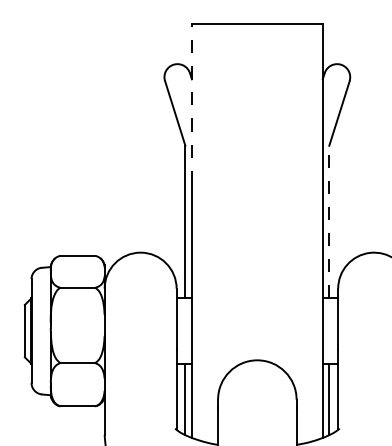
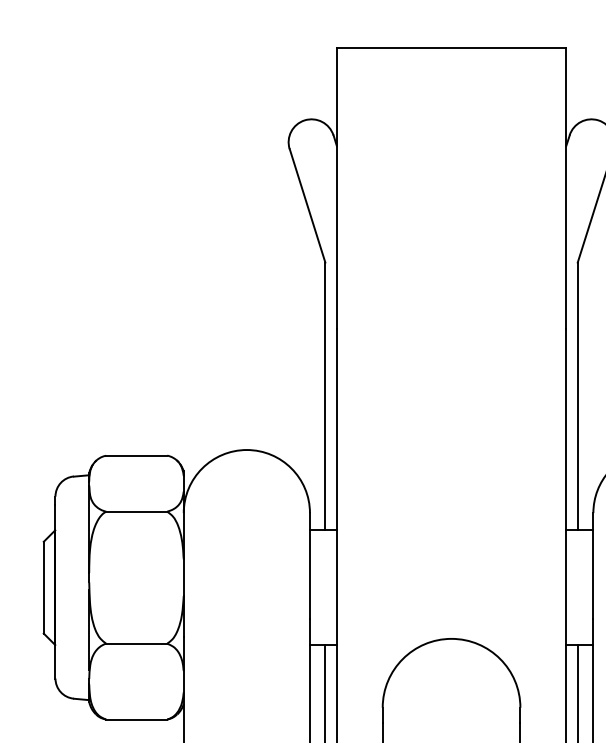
line: (191, 103) -> (336, 188), dashed -> solid
line: (329, 221) -> (578, 395), dashed -> solid

